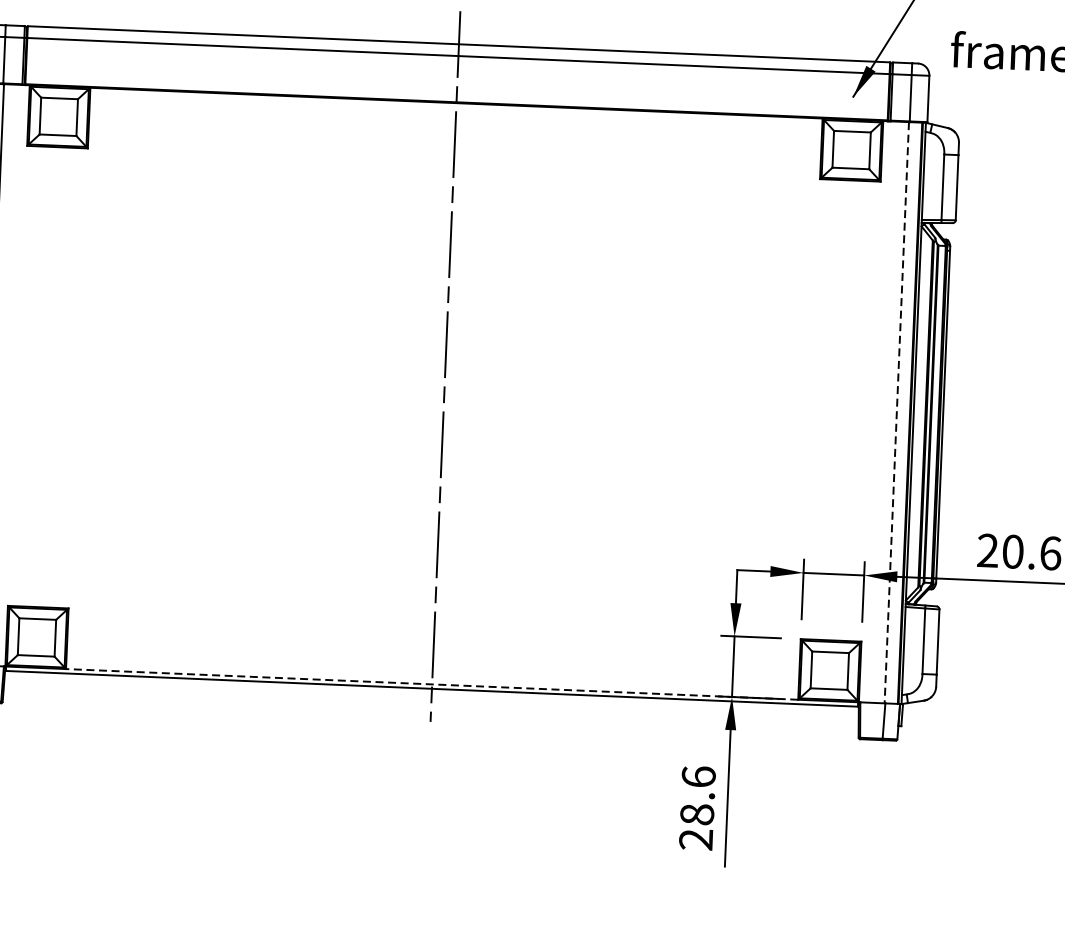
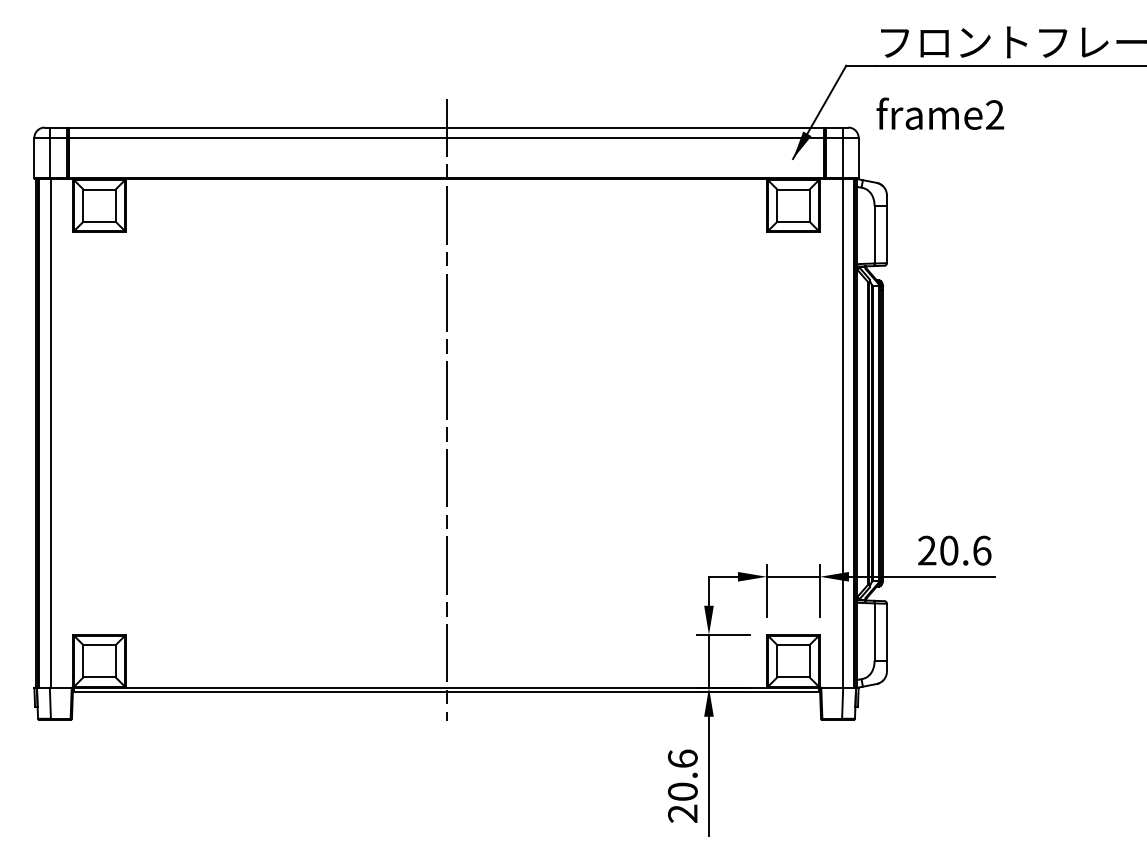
line: (896, 412) -> (842, 433), dashed -> solid
line: (432, 684) -> (446, 687), dashed -> solid
text: (696, 814) -> (682, 791), 28.6 -> 20.6

